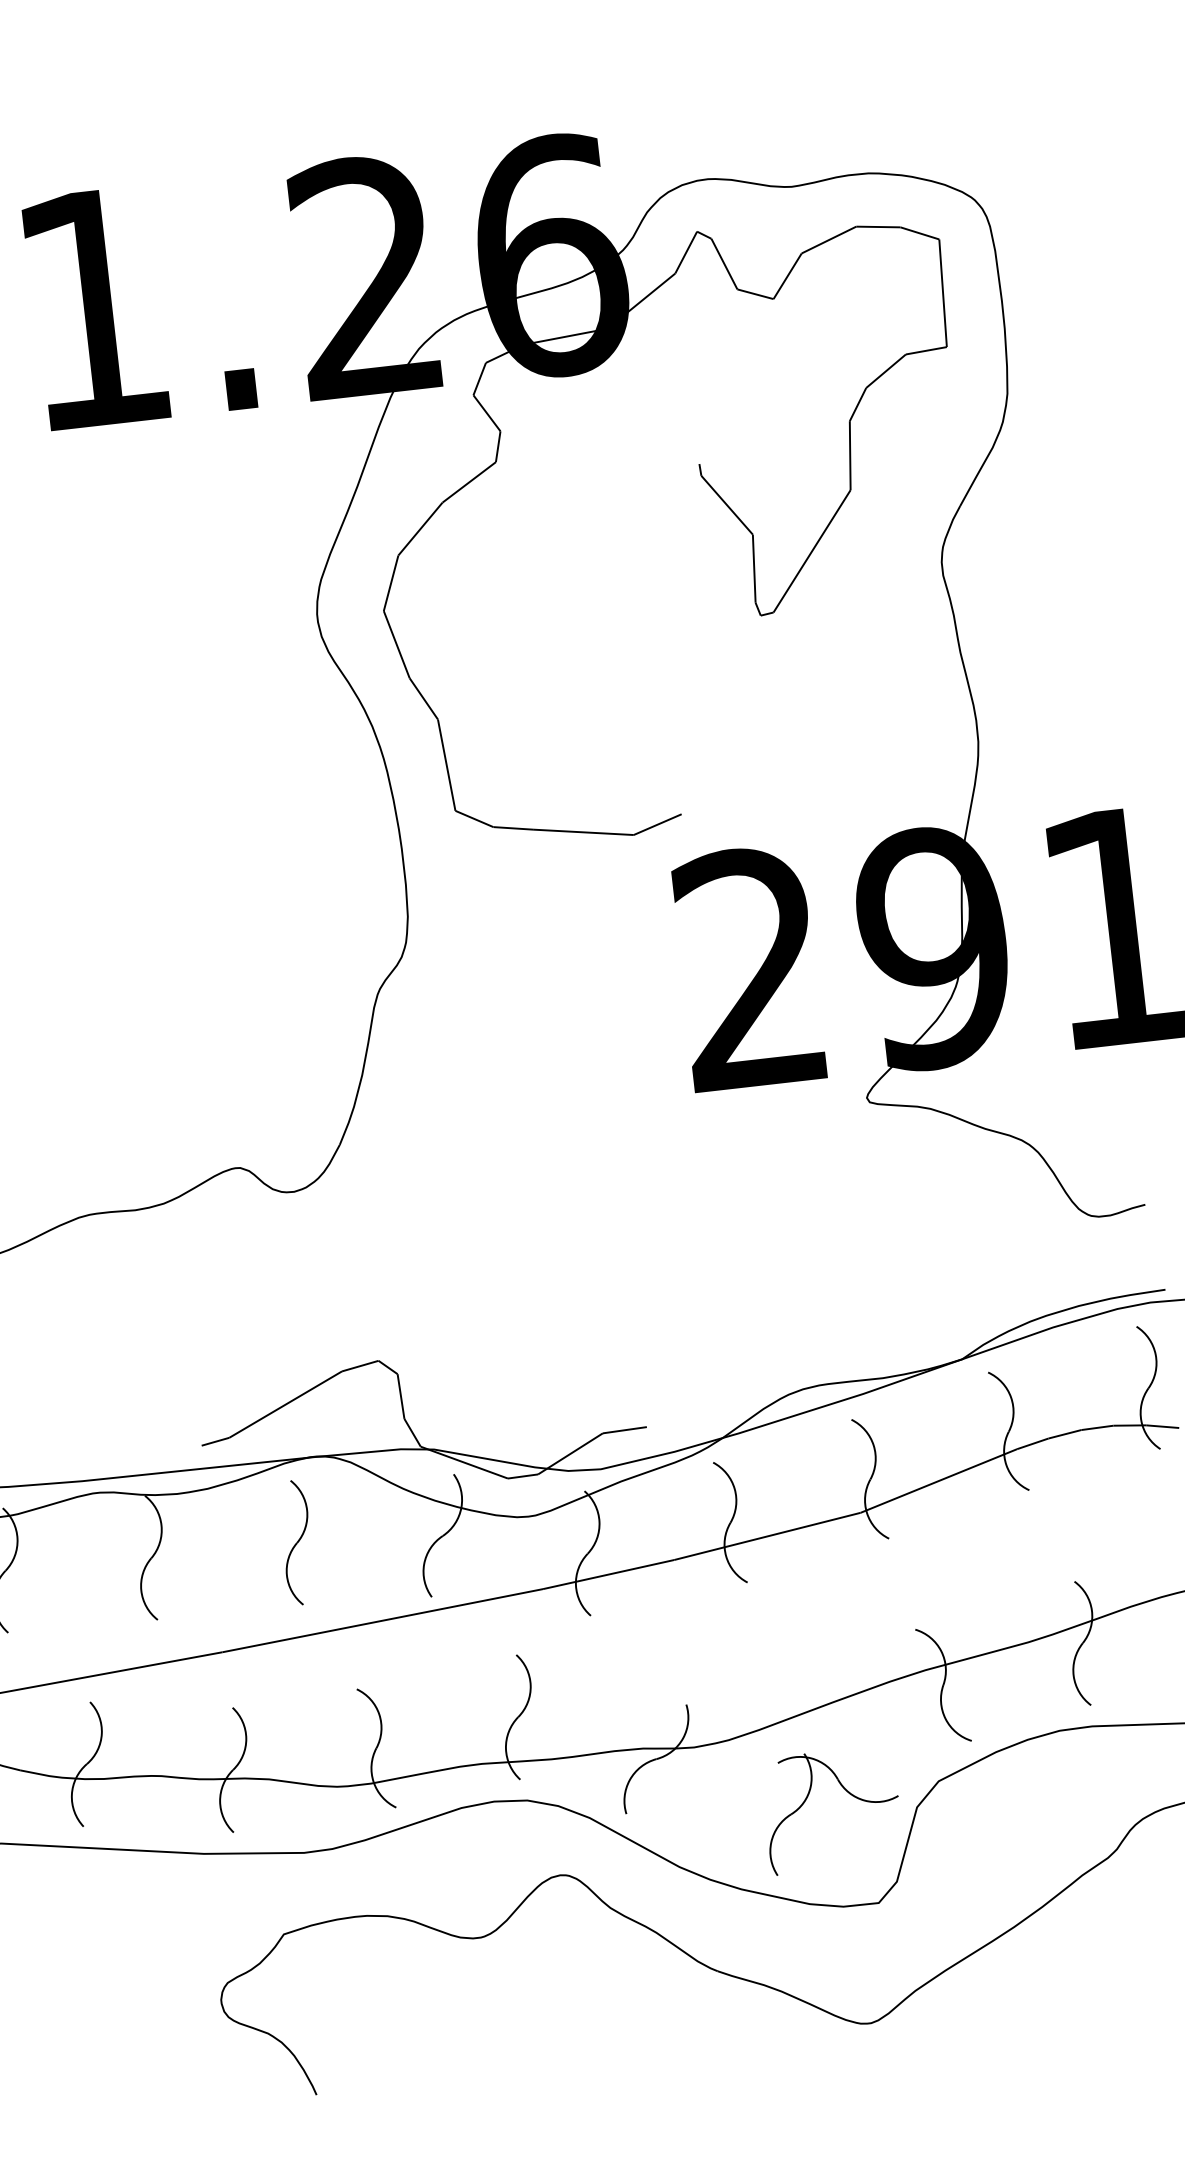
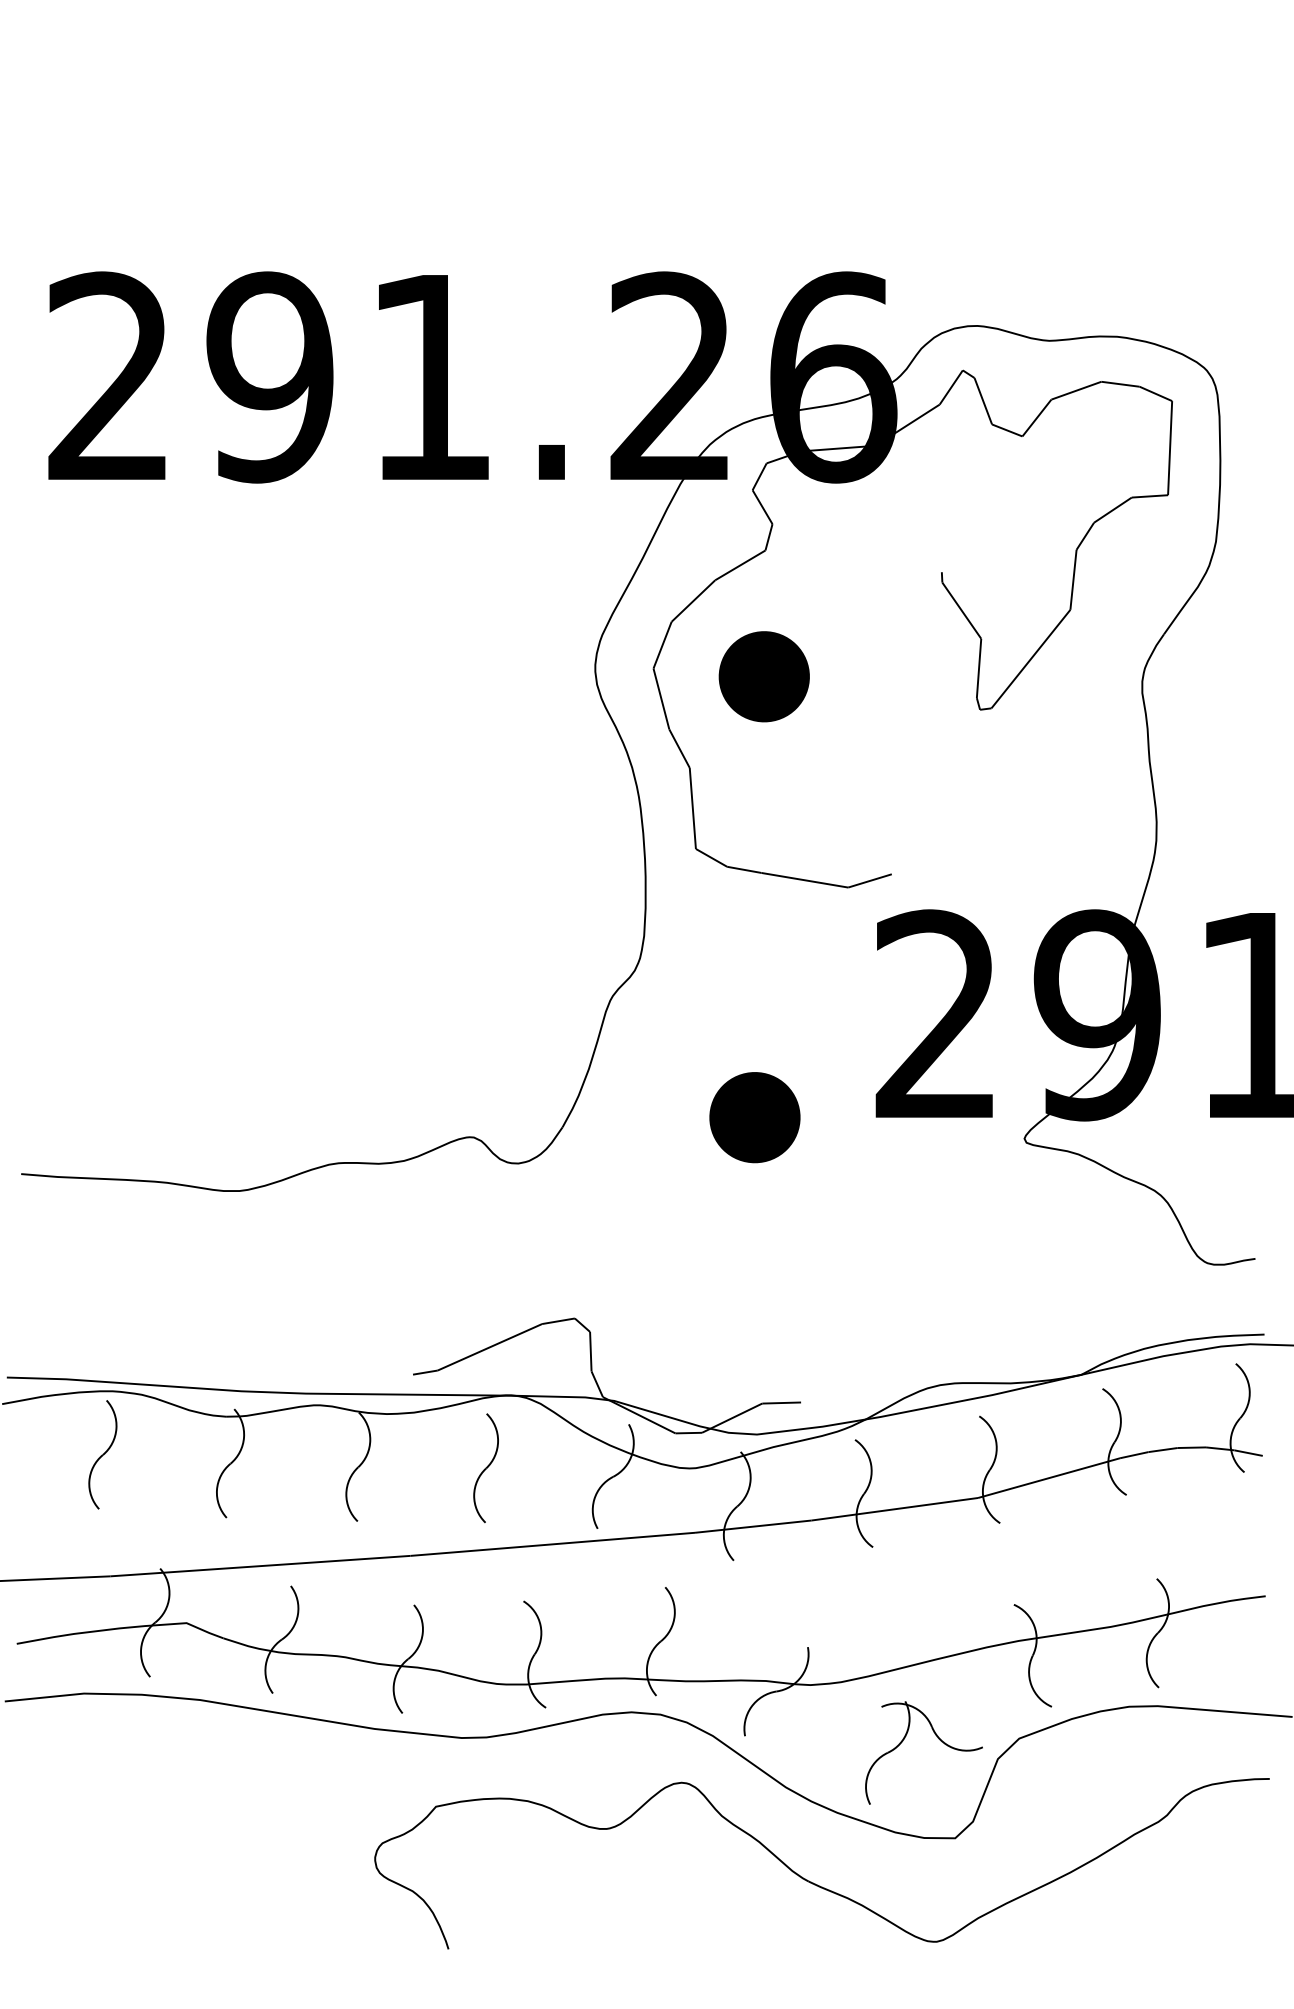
part: (509, 605) -> (763, 676), added
part: (556, 1108) -> (754, 1117), added

